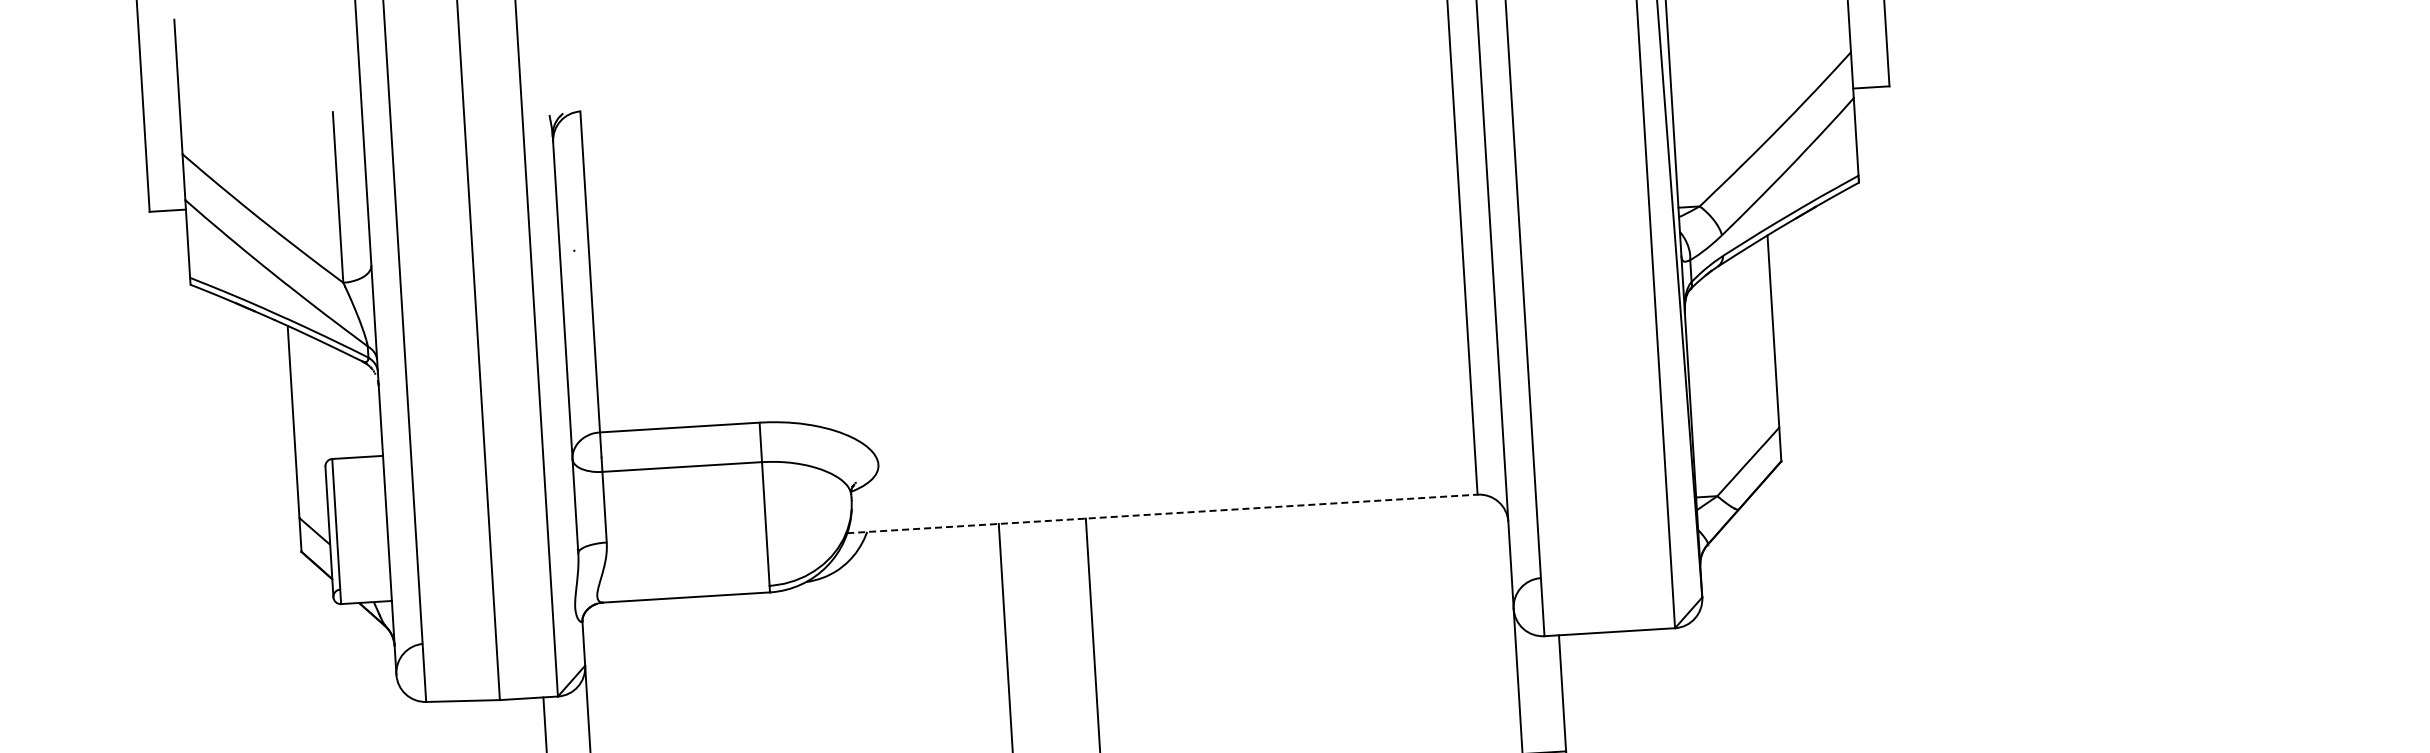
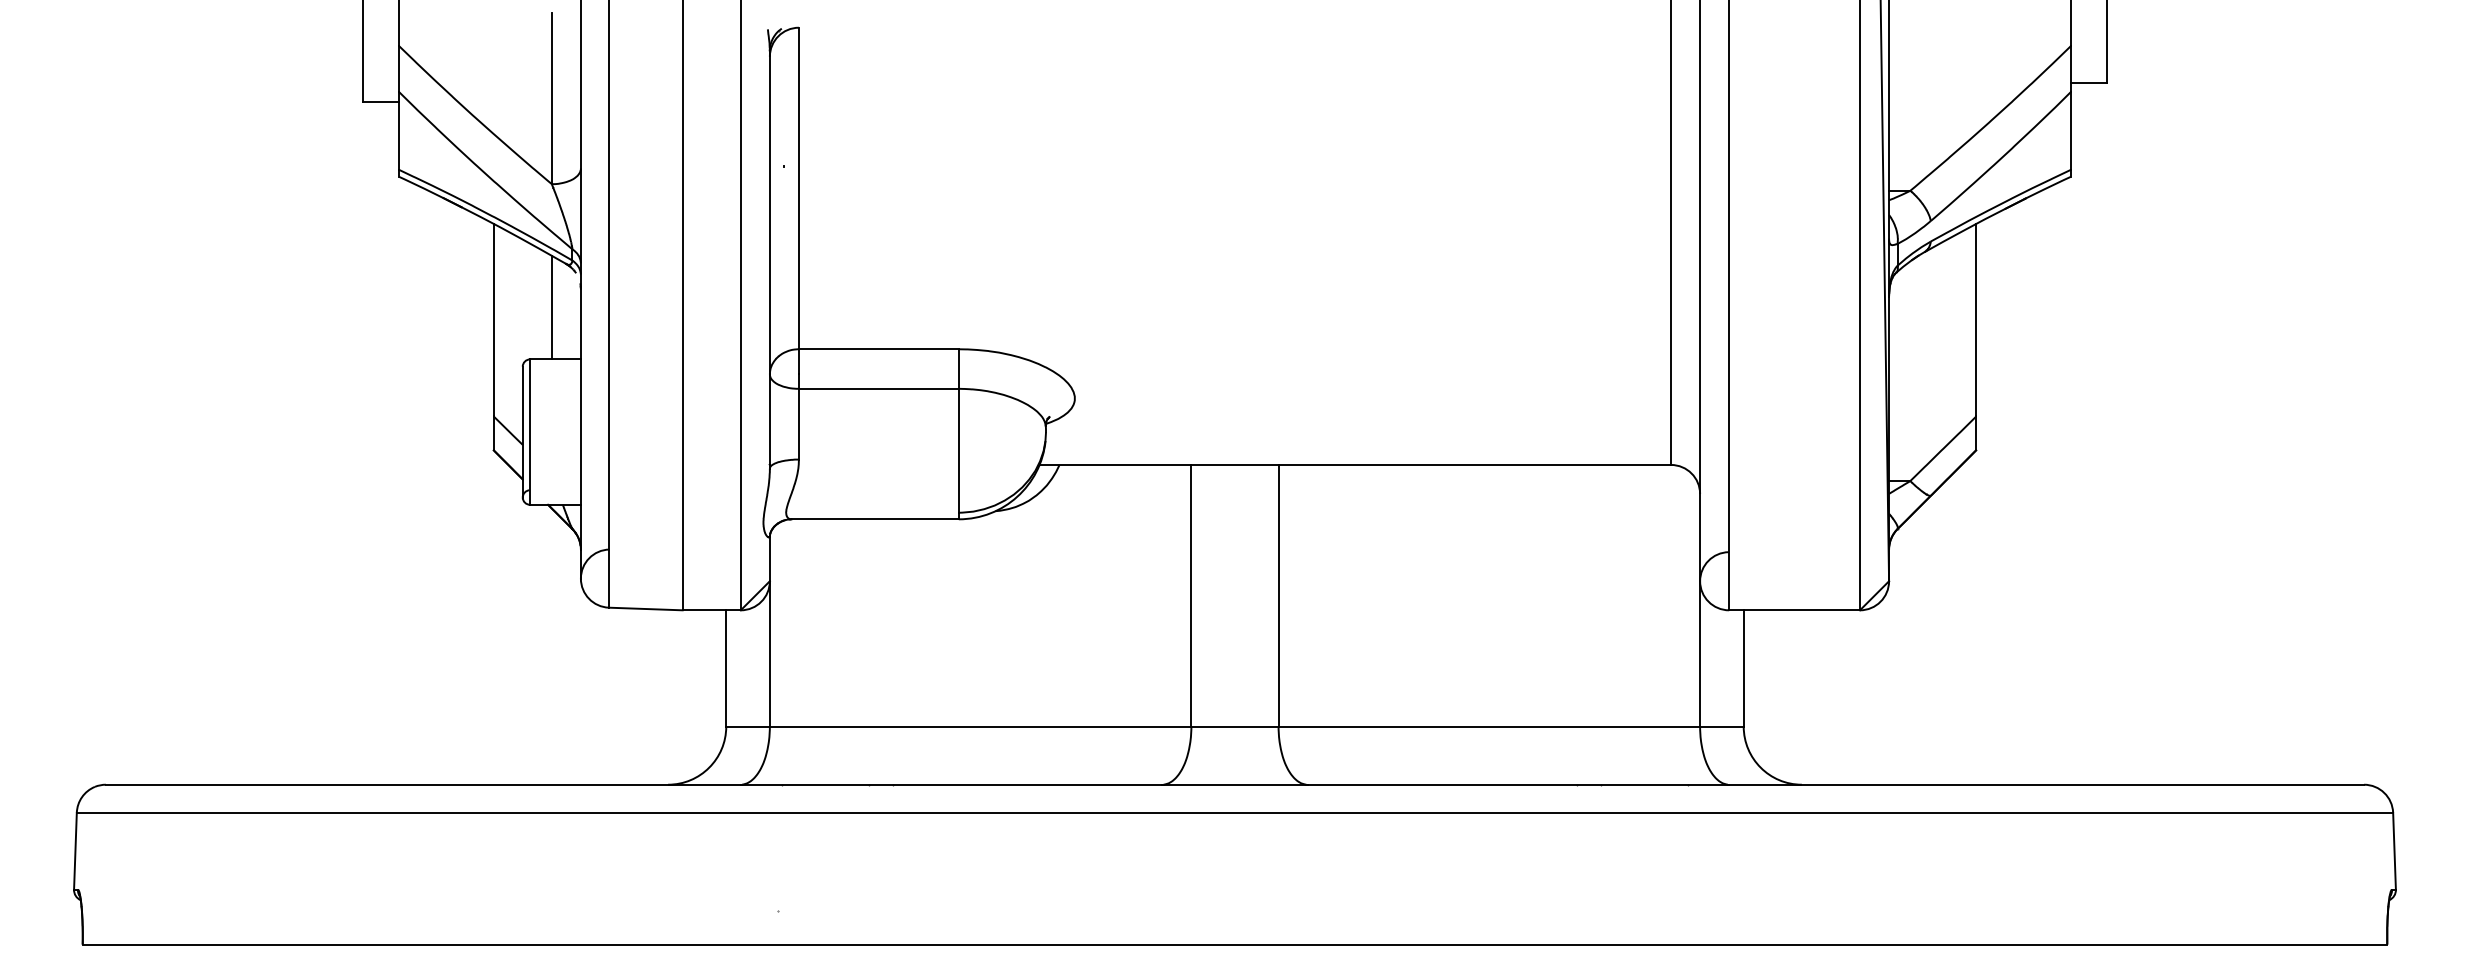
line: (350, 405) -> (551, 307), added
line: (1162, 513) -> (1355, 464), dashed -> solid

